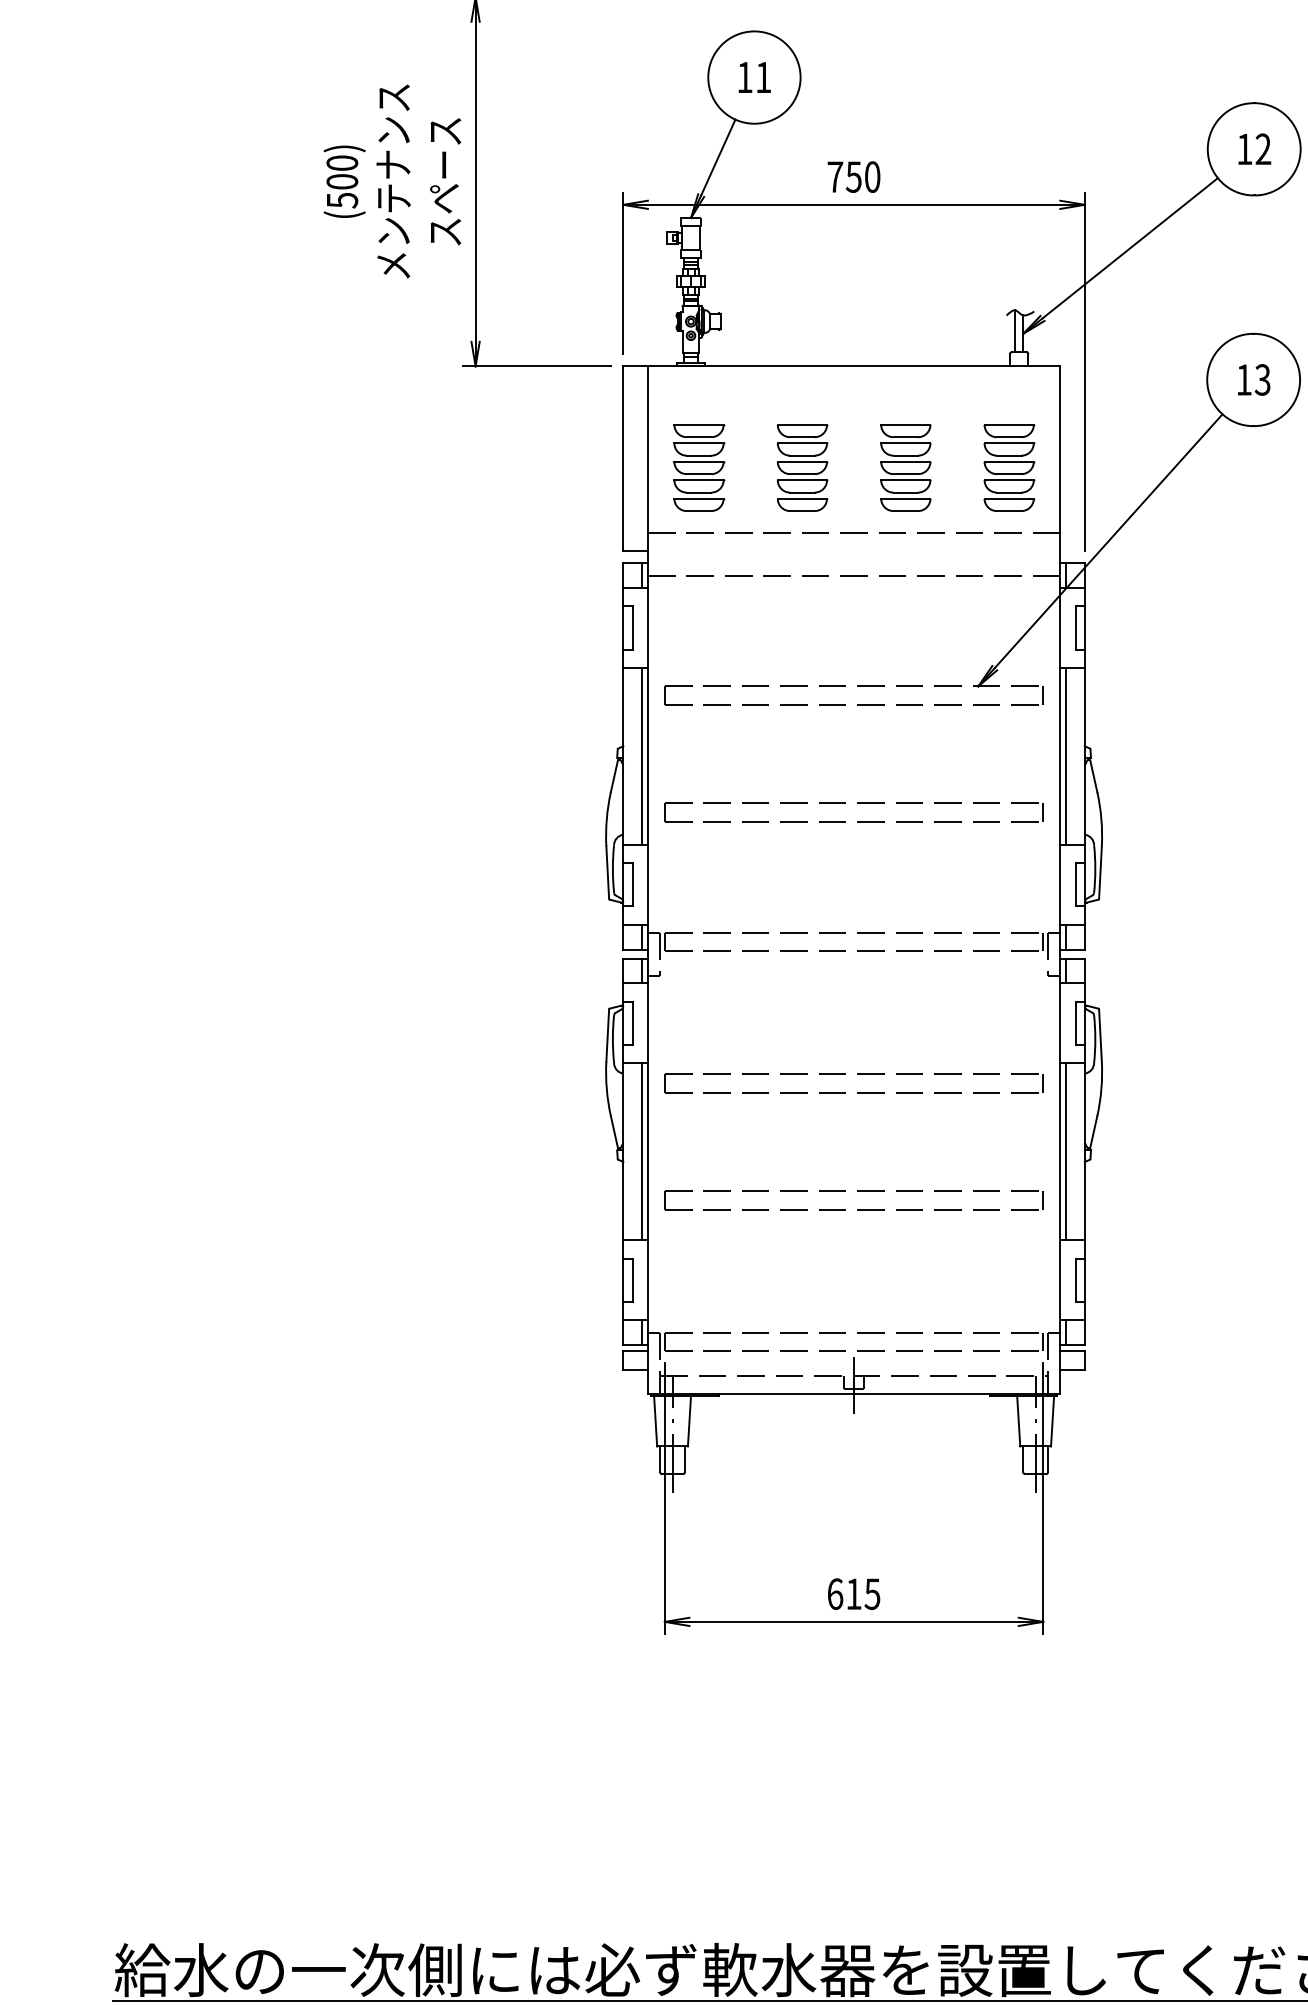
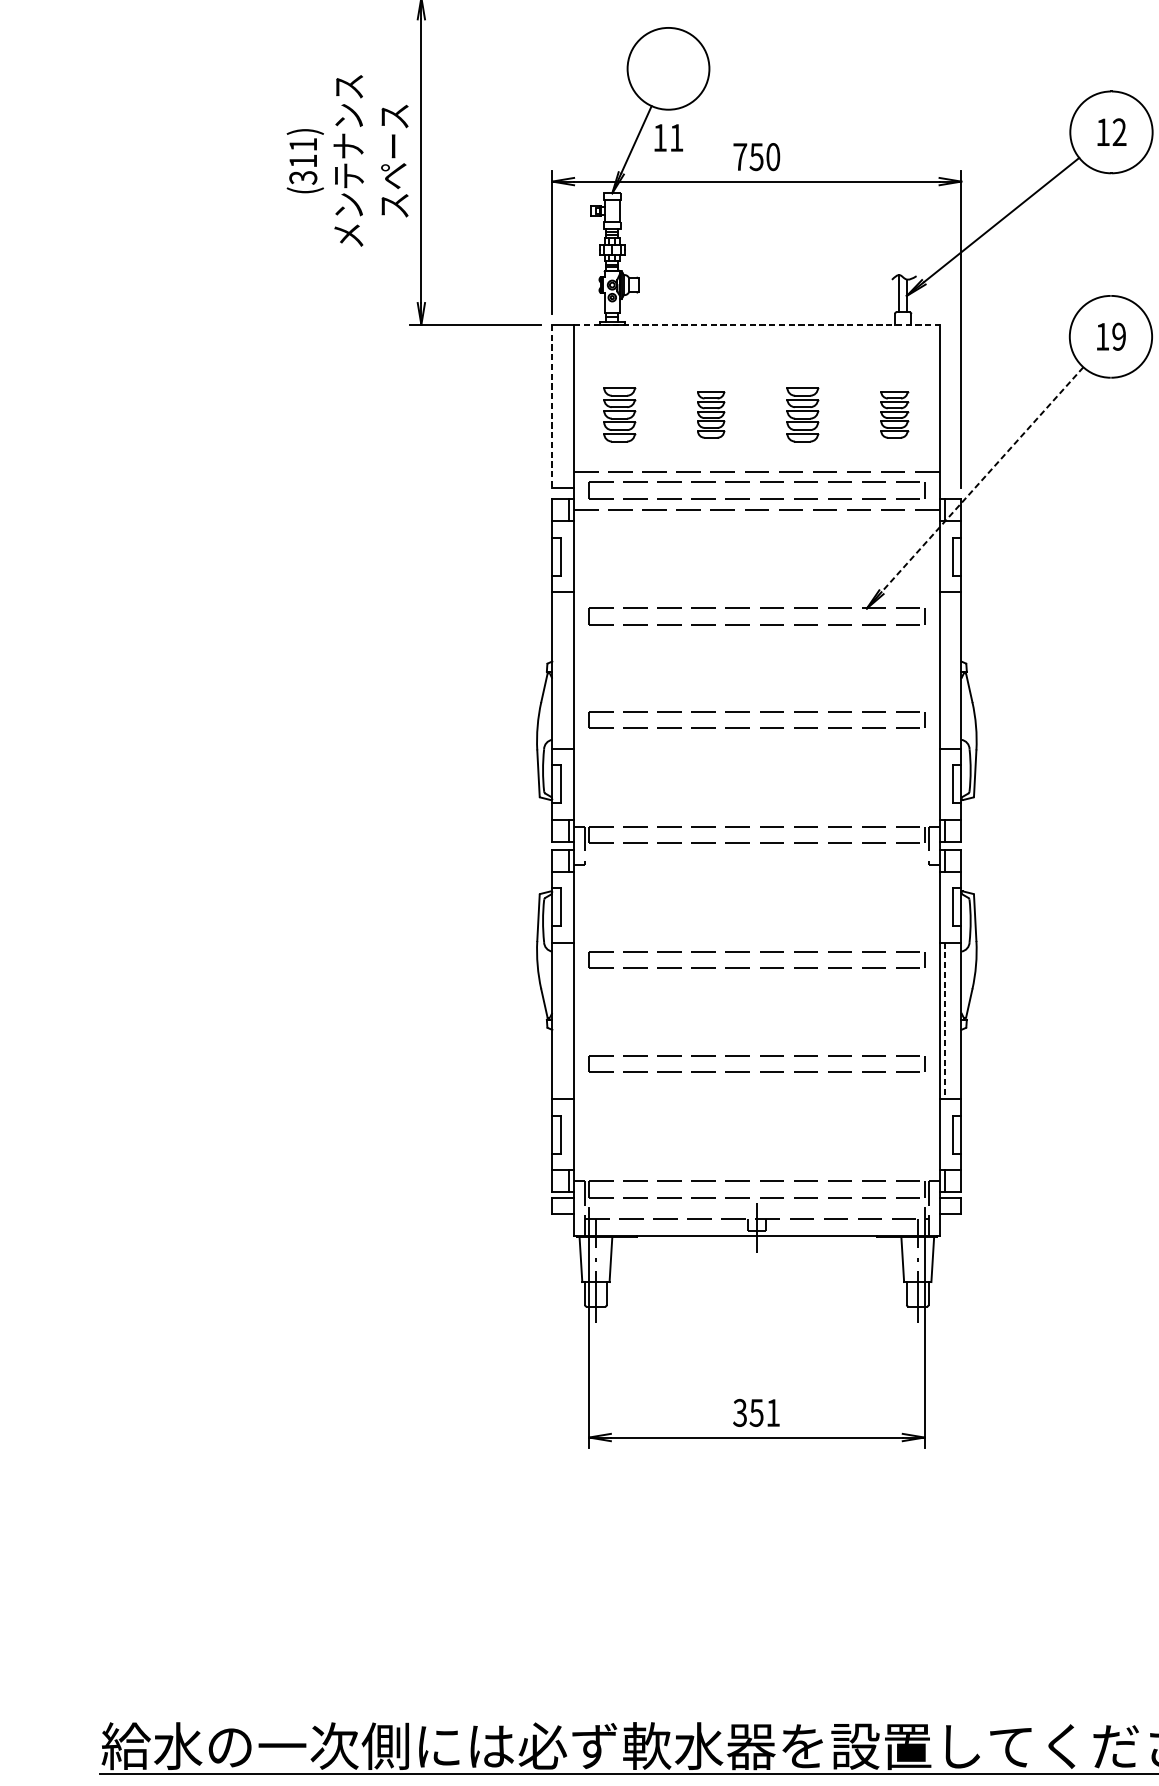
text: (754, 77) -> (668, 137), moved
text: (342, 181) -> (303, 160), (500) -> (311)
line: (854, 366) -> (757, 324), solid -> dashed
text: (1262, 379) -> (1118, 336), 13 -> 19
line: (623, 459) -> (552, 407), solid -> dashed
part: (699, 467) -> (619, 414), size x0.7
part: (802, 467) -> (711, 414), size x0.6
part: (905, 467) -> (802, 414), size x0.7
part: (1009, 467) -> (894, 414), size x0.6
line: (1108, 541) -> (982, 479), solid -> dashed
part: (857, 544) -> (759, 482), added
line: (641, 755) -> (568, 669), removed
line: (1066, 755) -> (945, 669), removed
line: (641, 1151) -> (568, 1020), removed
line: (1066, 1152) -> (945, 1021), solid -> dashed
text: (853, 1594) -> (756, 1413), 615 -> 351

